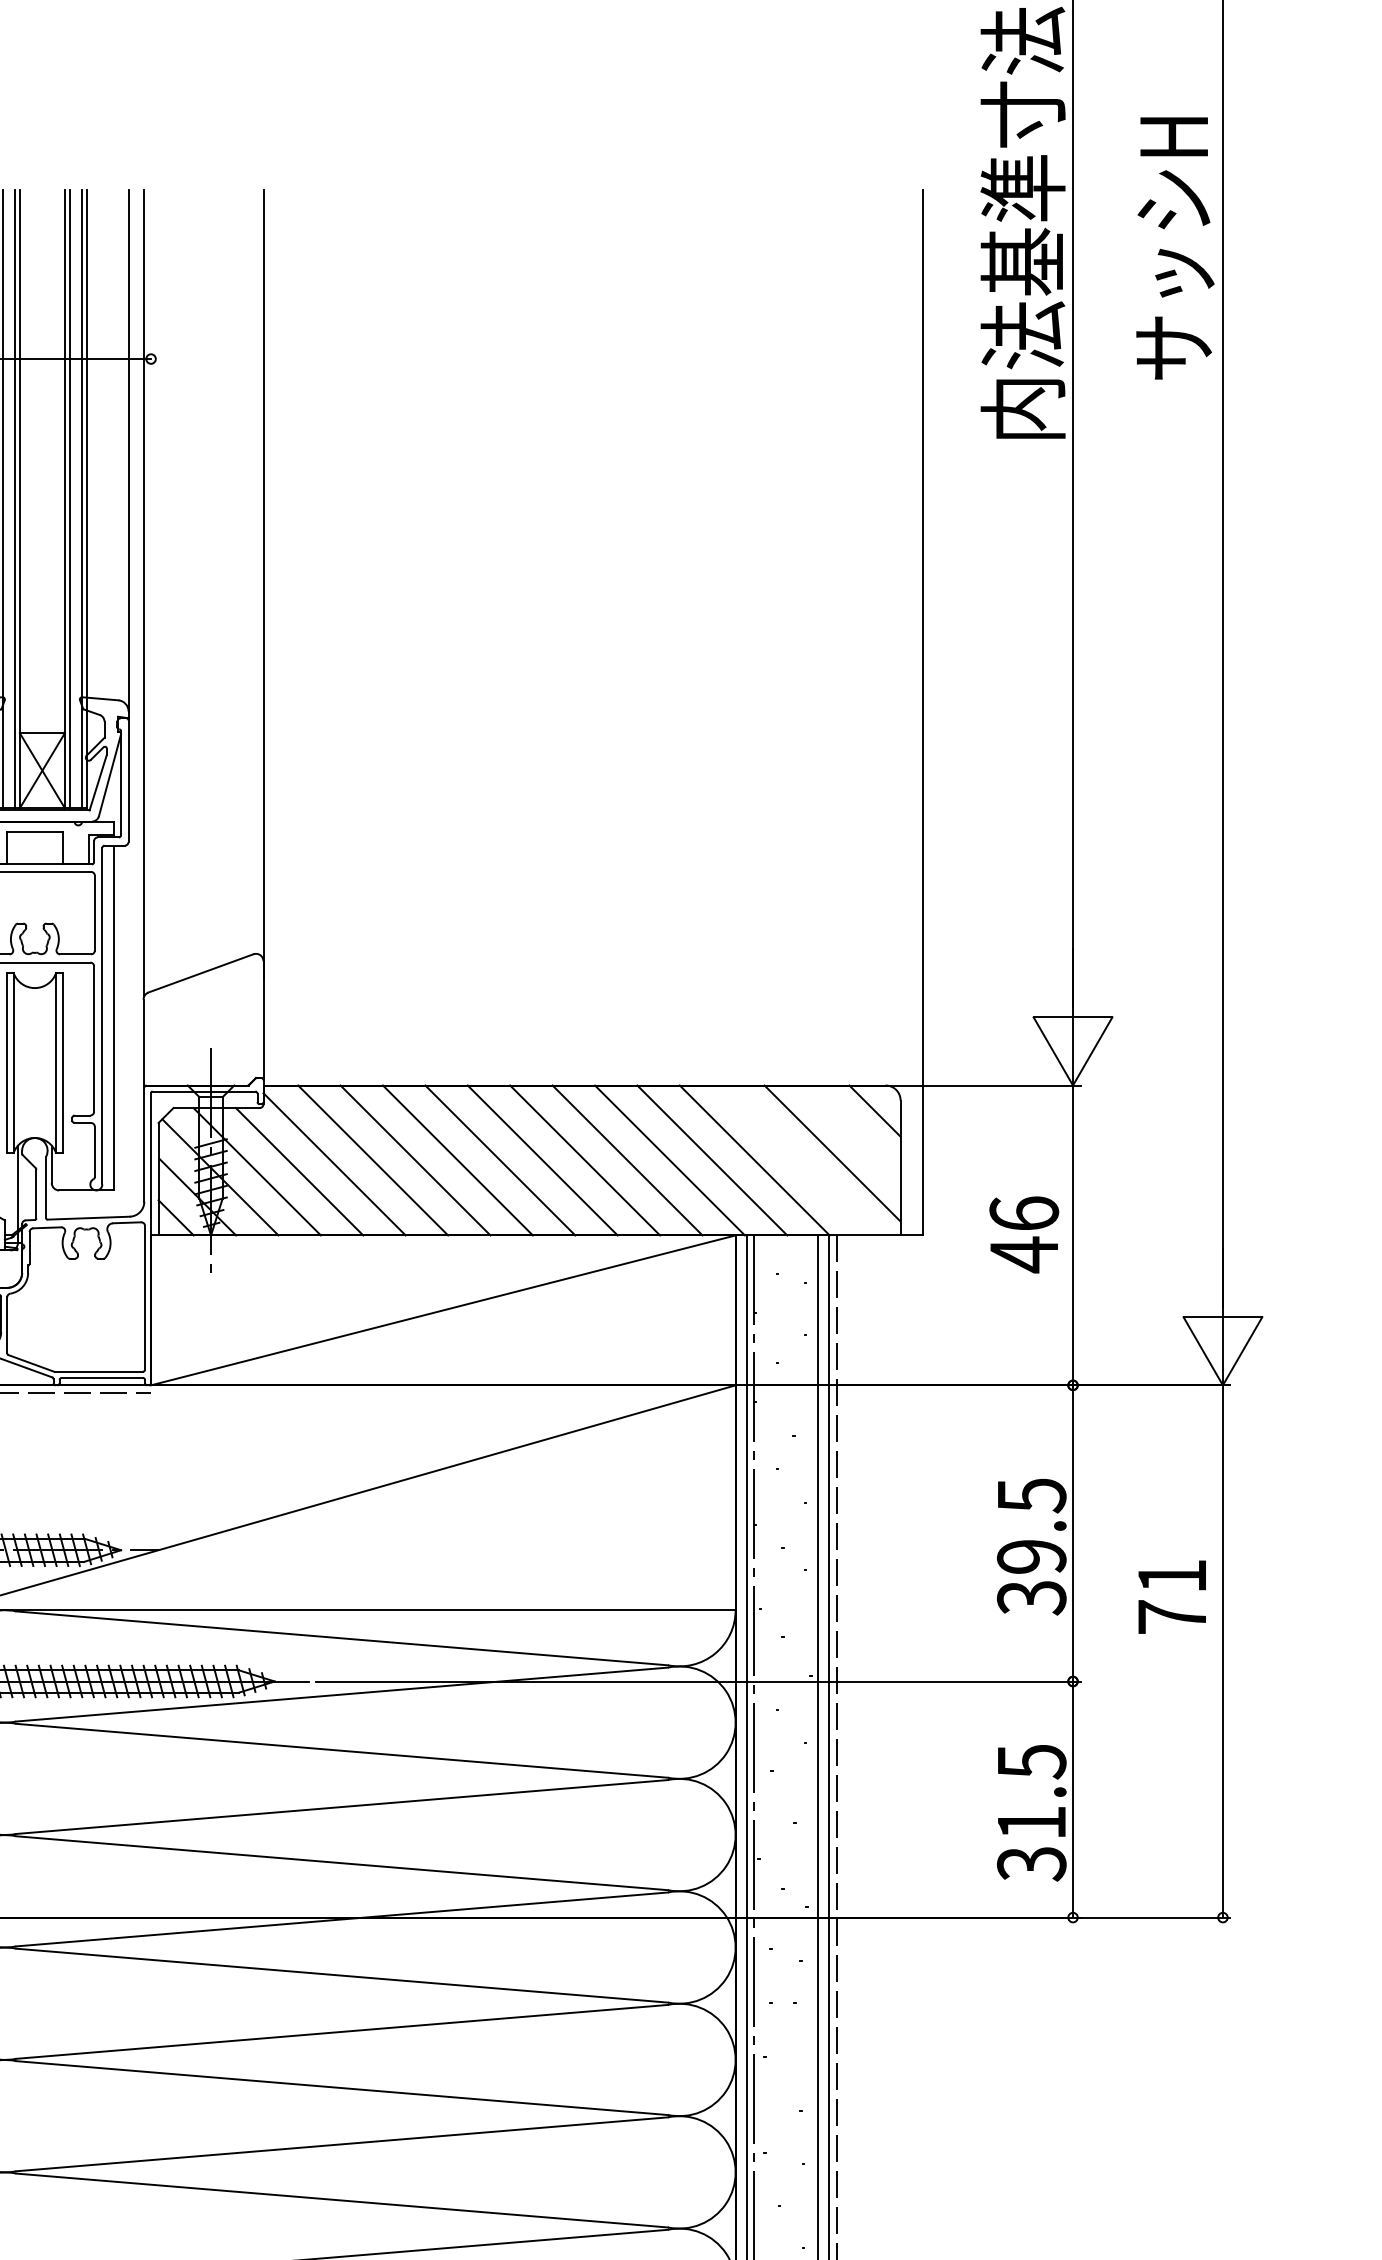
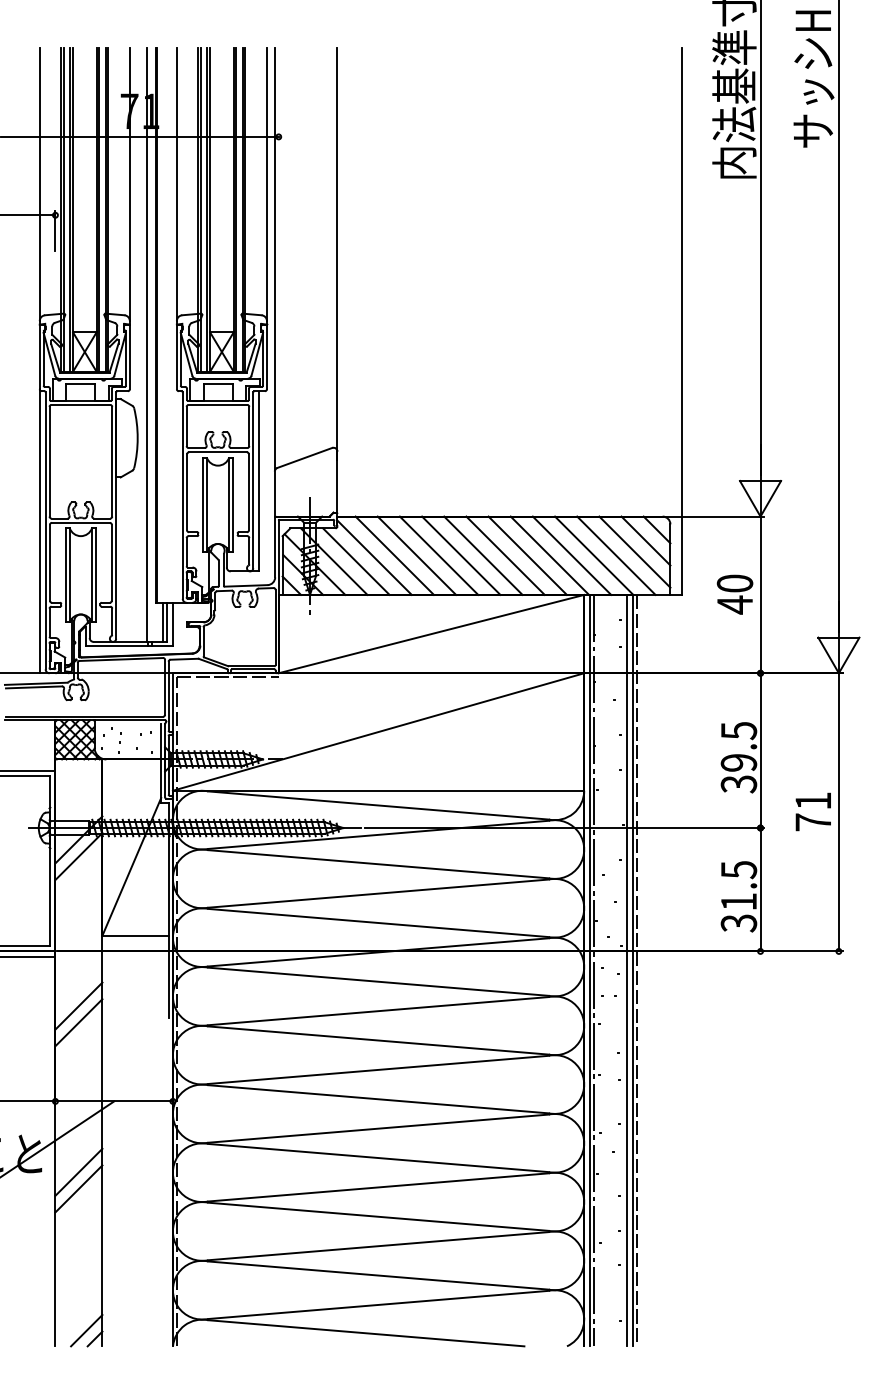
line: (852, 1131) -> (645, 540), added
line: (797, 1160) -> (616, 555), added
text: (1023, 1213) -> (734, 583), 46 -> 40
text: (1170, 1596) -> (812, 811), moved

